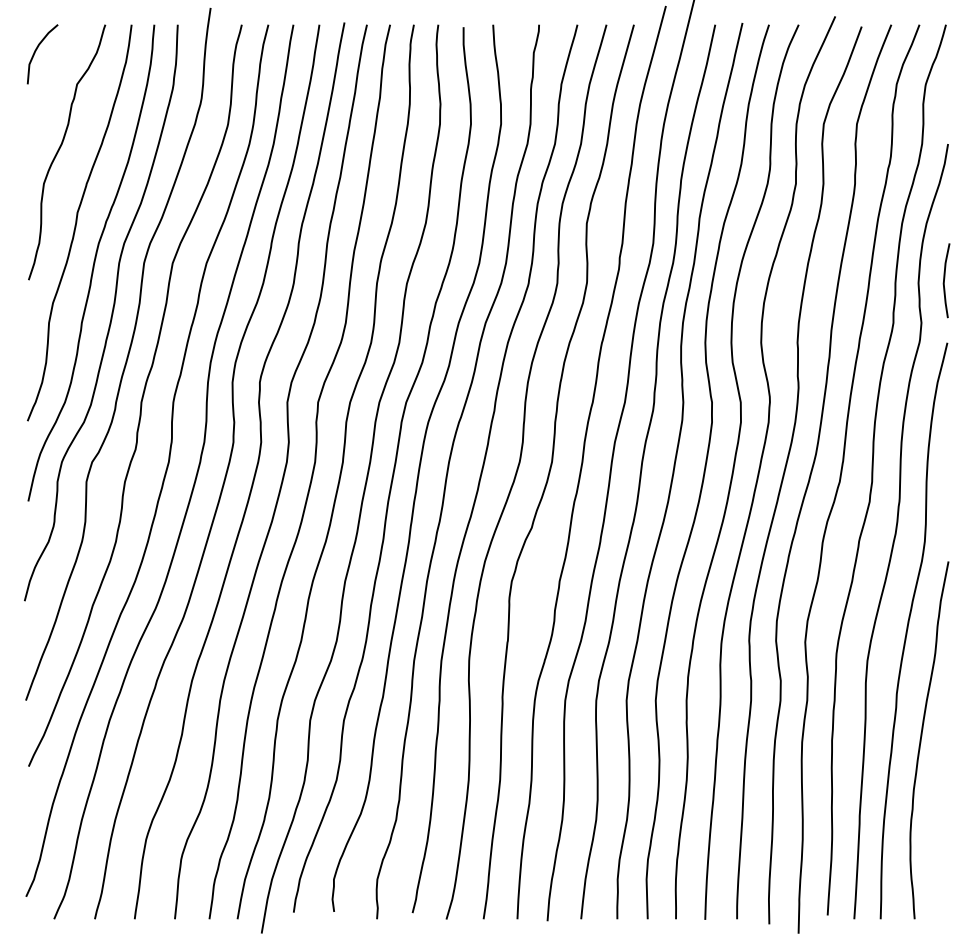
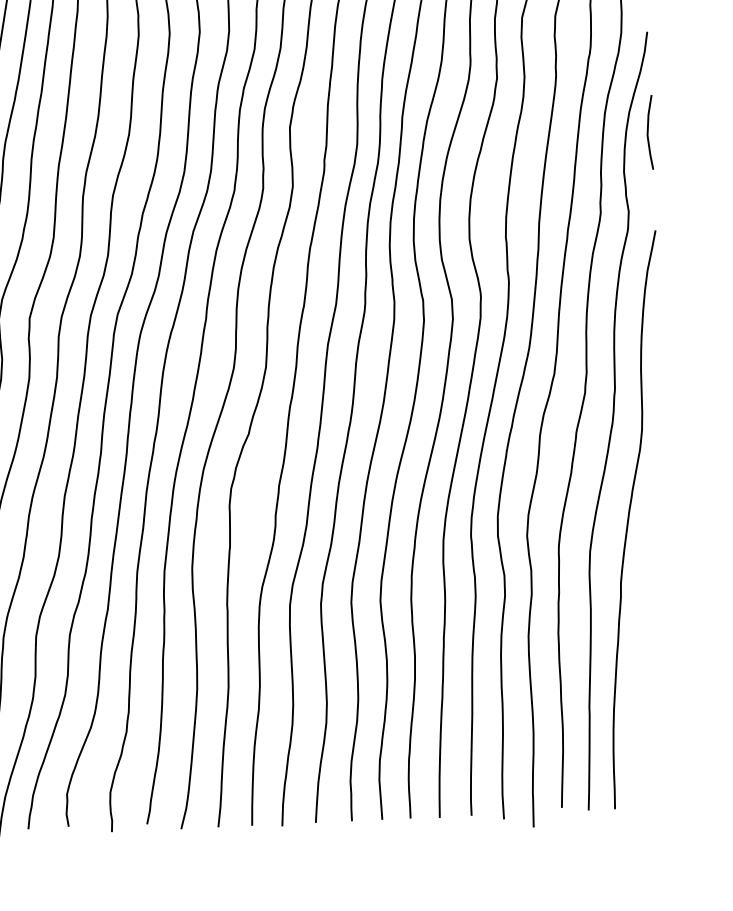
curve: (944, 280) -> (648, 132), moved
curve: (921, 740) -> (647, 628), removed

